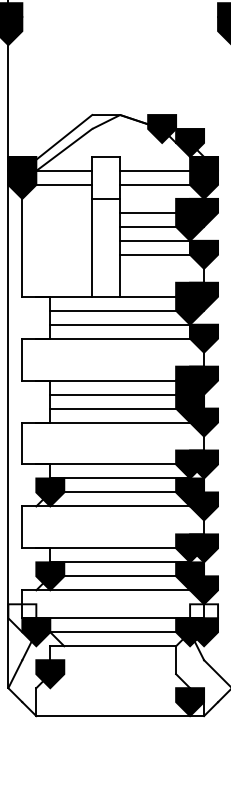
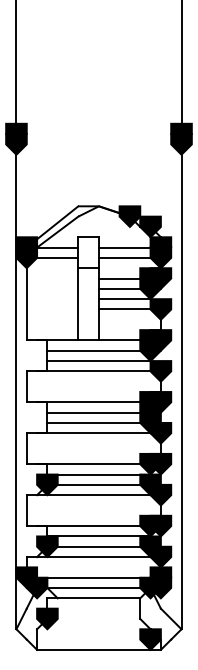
fill: (21, 617) -> (26, 577), added
fill: (203, 617) -> (160, 577), added

